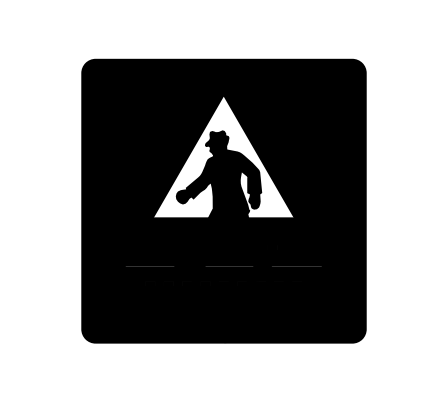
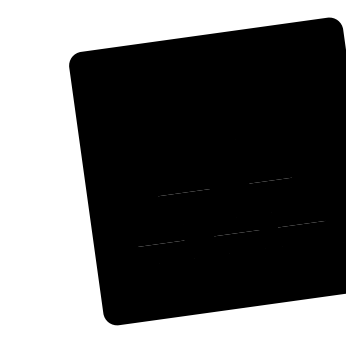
fill: (223, 155) -> (216, 127), added

